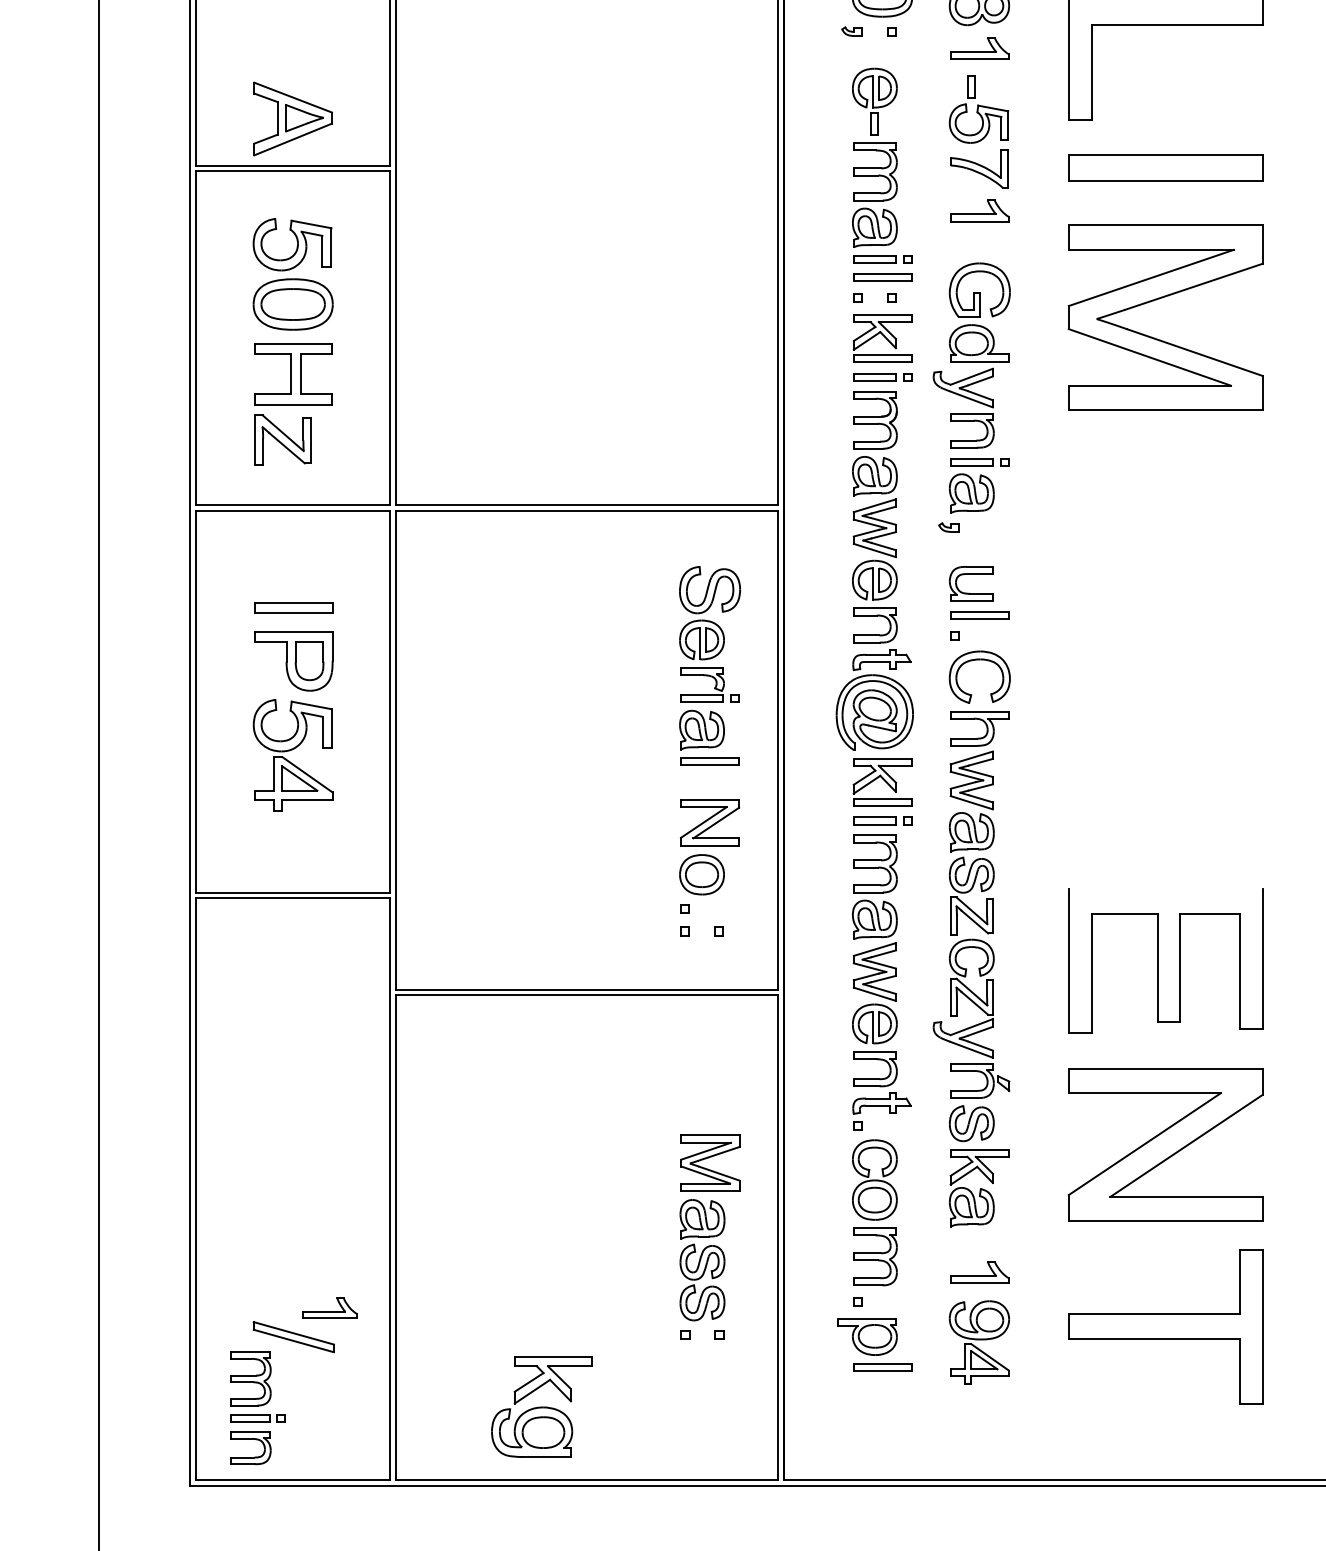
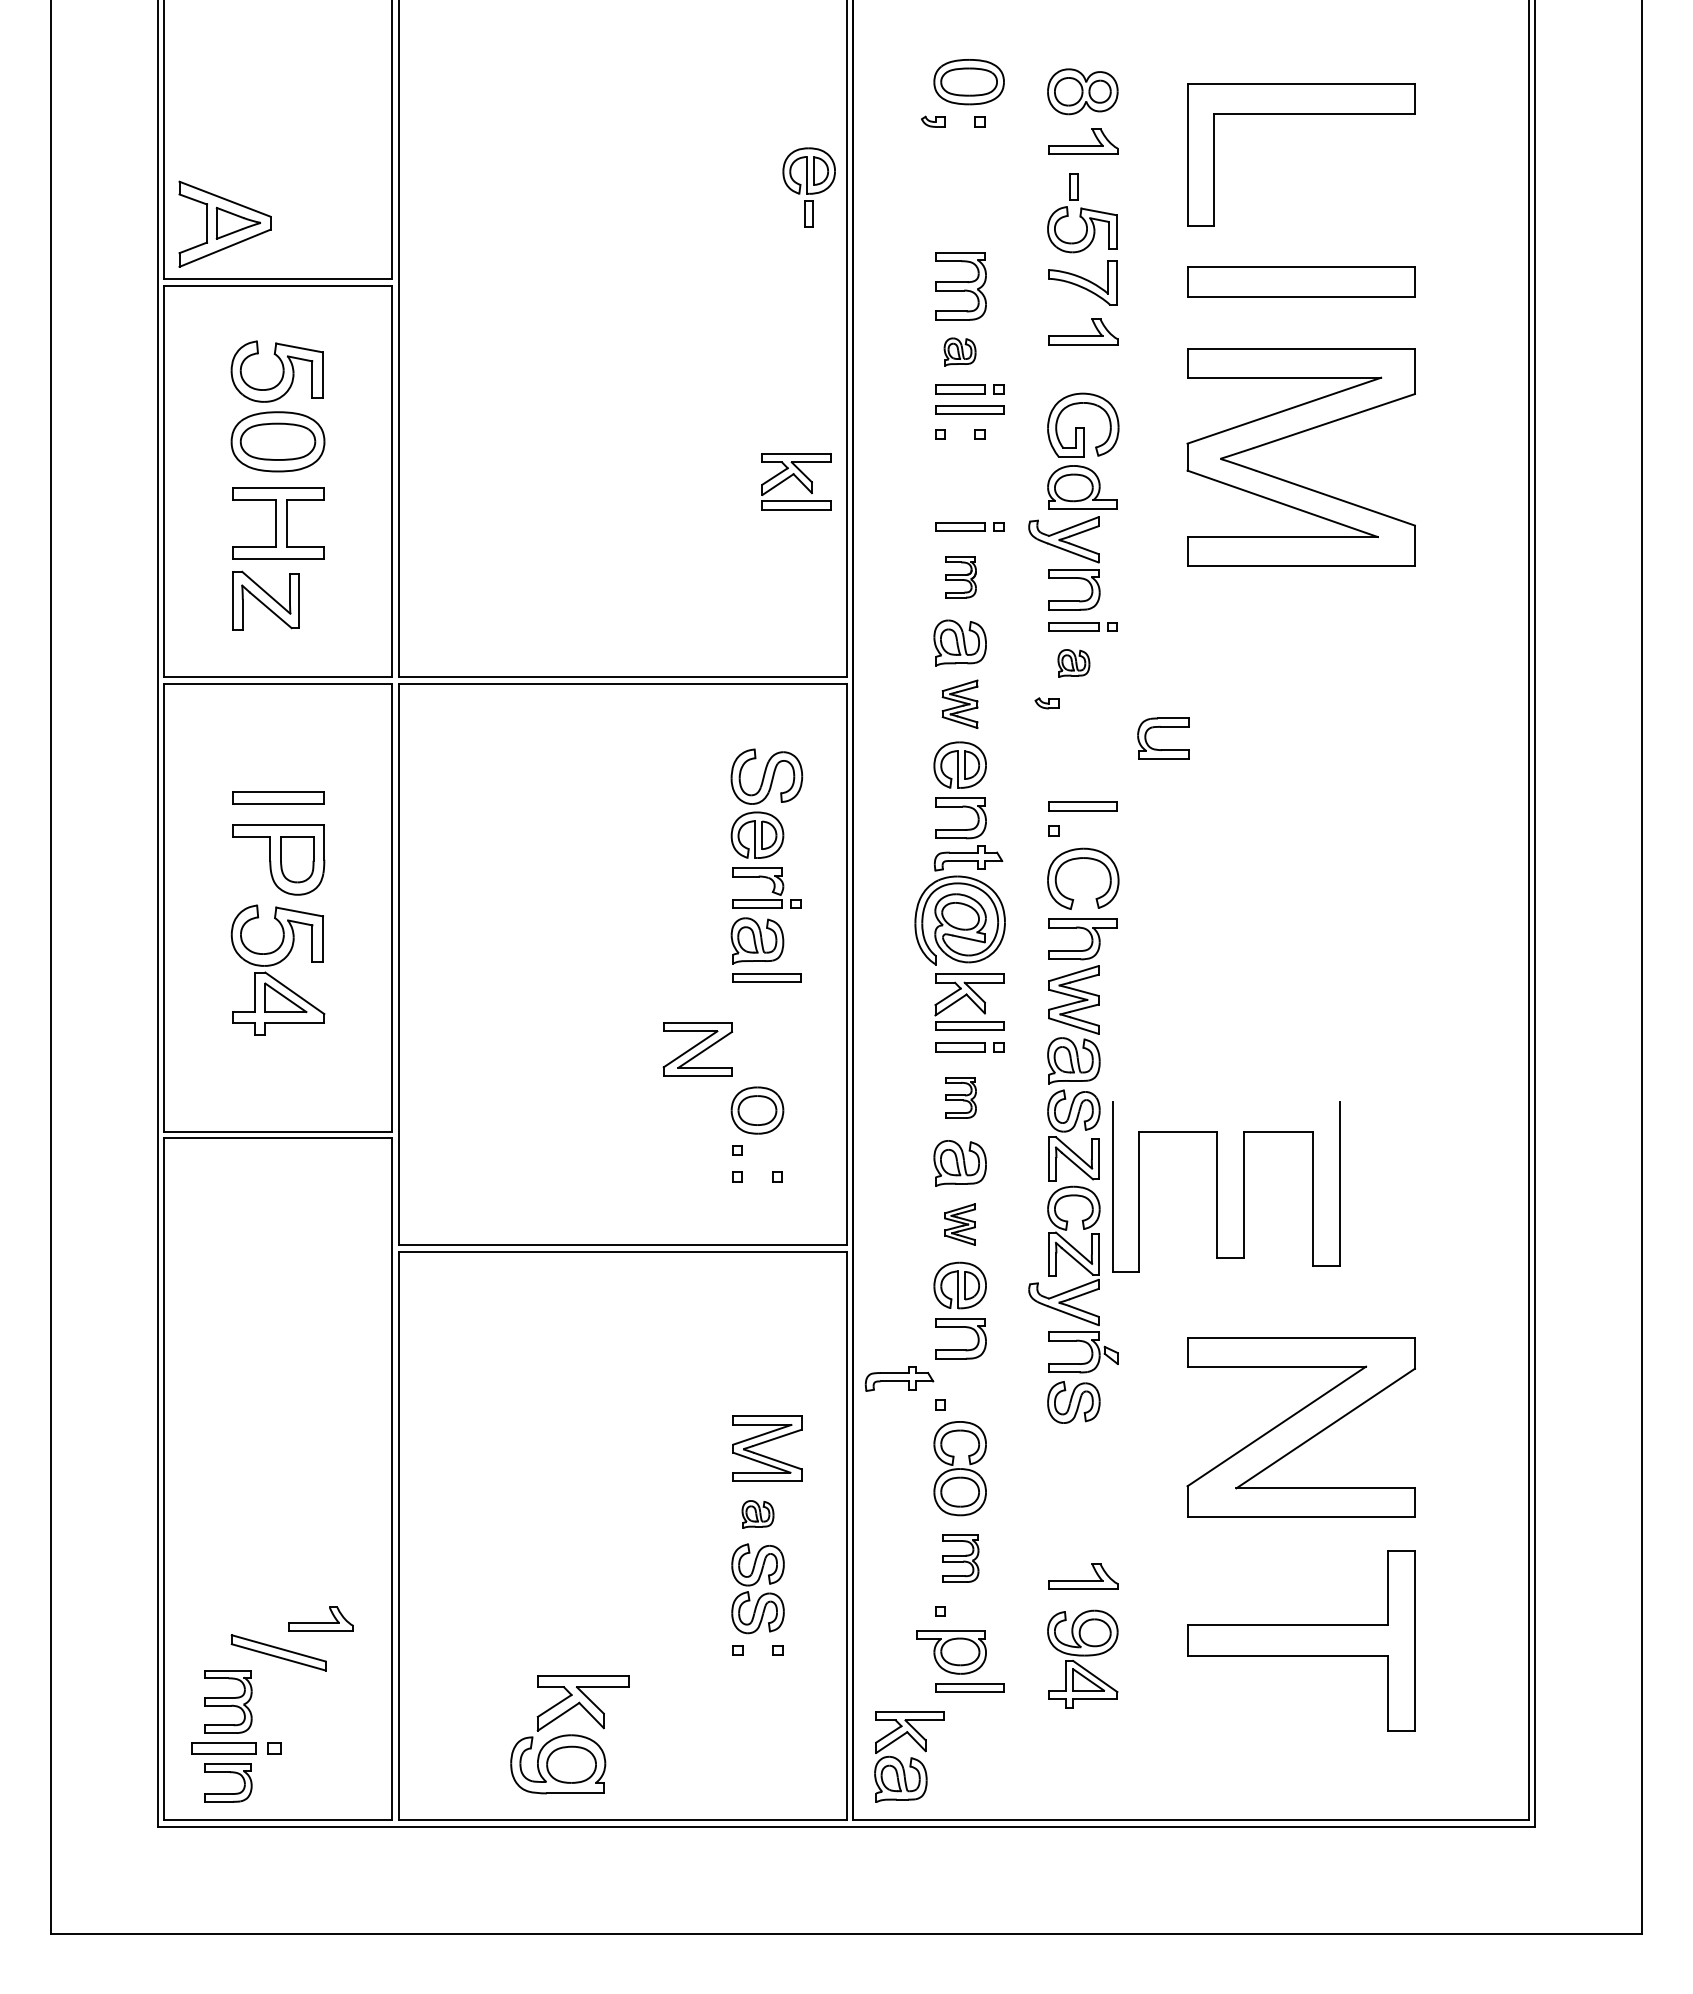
part: (874, 102) -> (808, 187), moved
part: (292, 118) -> (224, 223), moved
part: (874, 227) -> (959, 351), size x0.6
part: (882, 338) -> (796, 481), moved
part: (875, 420) -> (960, 577), size x0.6
part: (971, 493) -> (1073, 663), size x0.6
part: (874, 528) -> (959, 704), size x0.7
part: (971, 574) -> (1163, 727), moved
part: (709, 822) -> (697, 1049), moved
part: (875, 863) -> (960, 1097), size x0.6
part: (1158, 960) -> (1217, 1186), moved
part: (874, 971) -> (959, 1224), size x0.6
part: (881, 1103) -> (899, 1378), moved
part: (979, 1187) -> (909, 1756), moved
part: (702, 1219) -> (757, 1514), size x0.6
part: (875, 1256) -> (960, 1558), size x0.7
part: (257, 1418) -> (236, 1748), size x1.4

